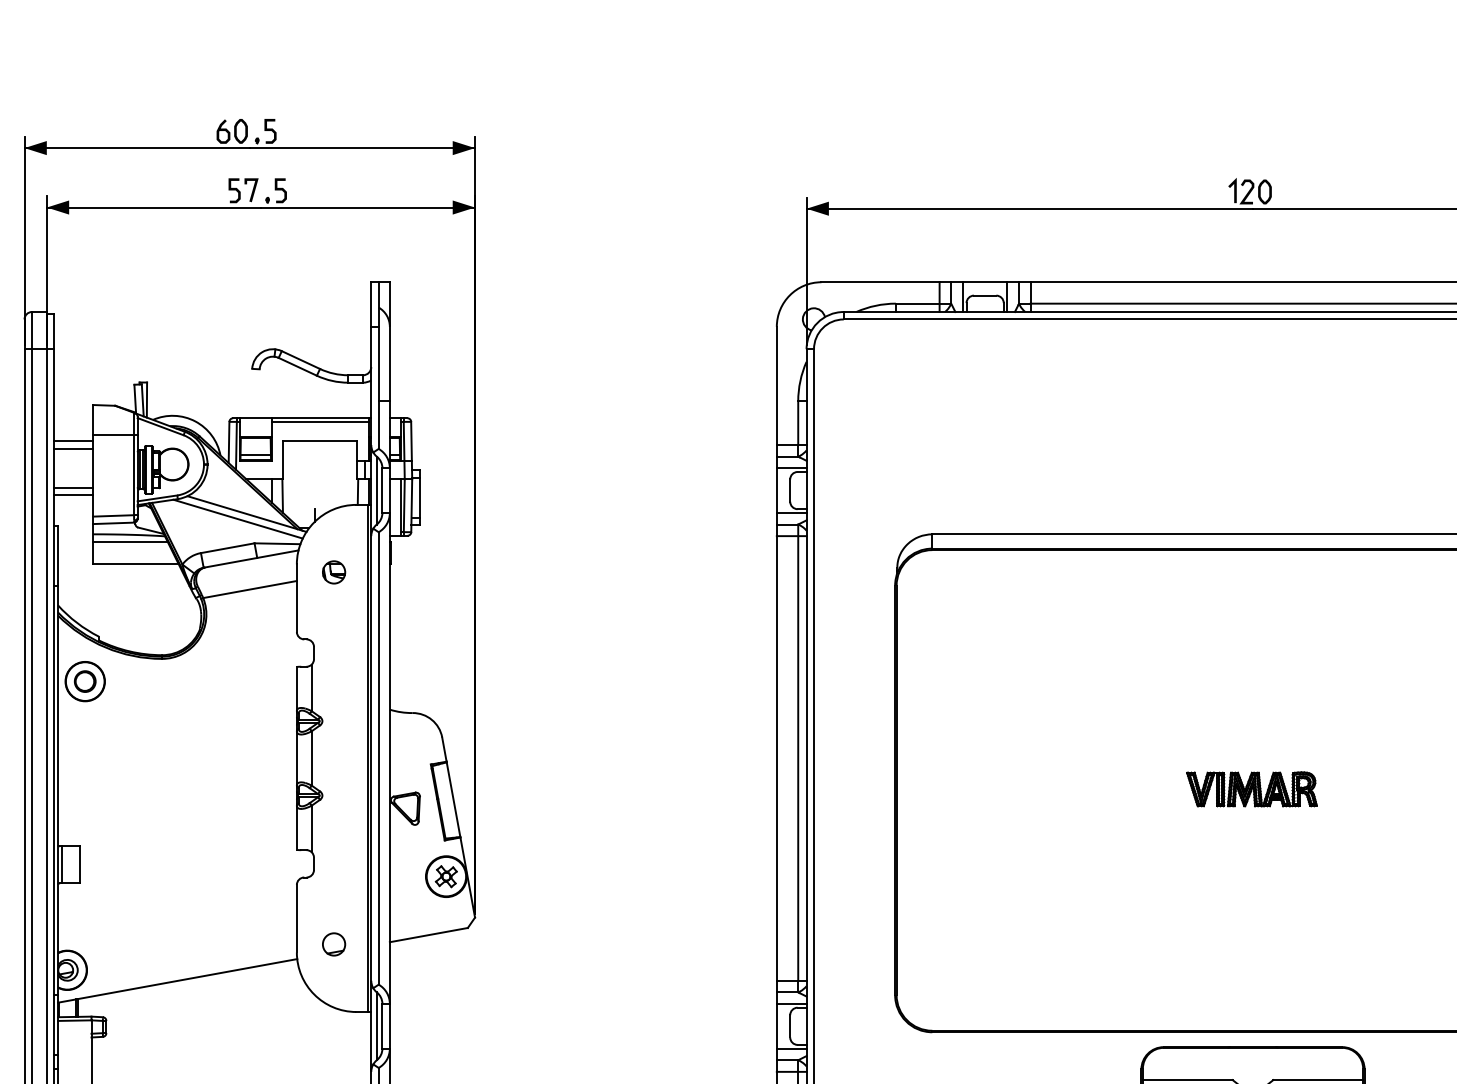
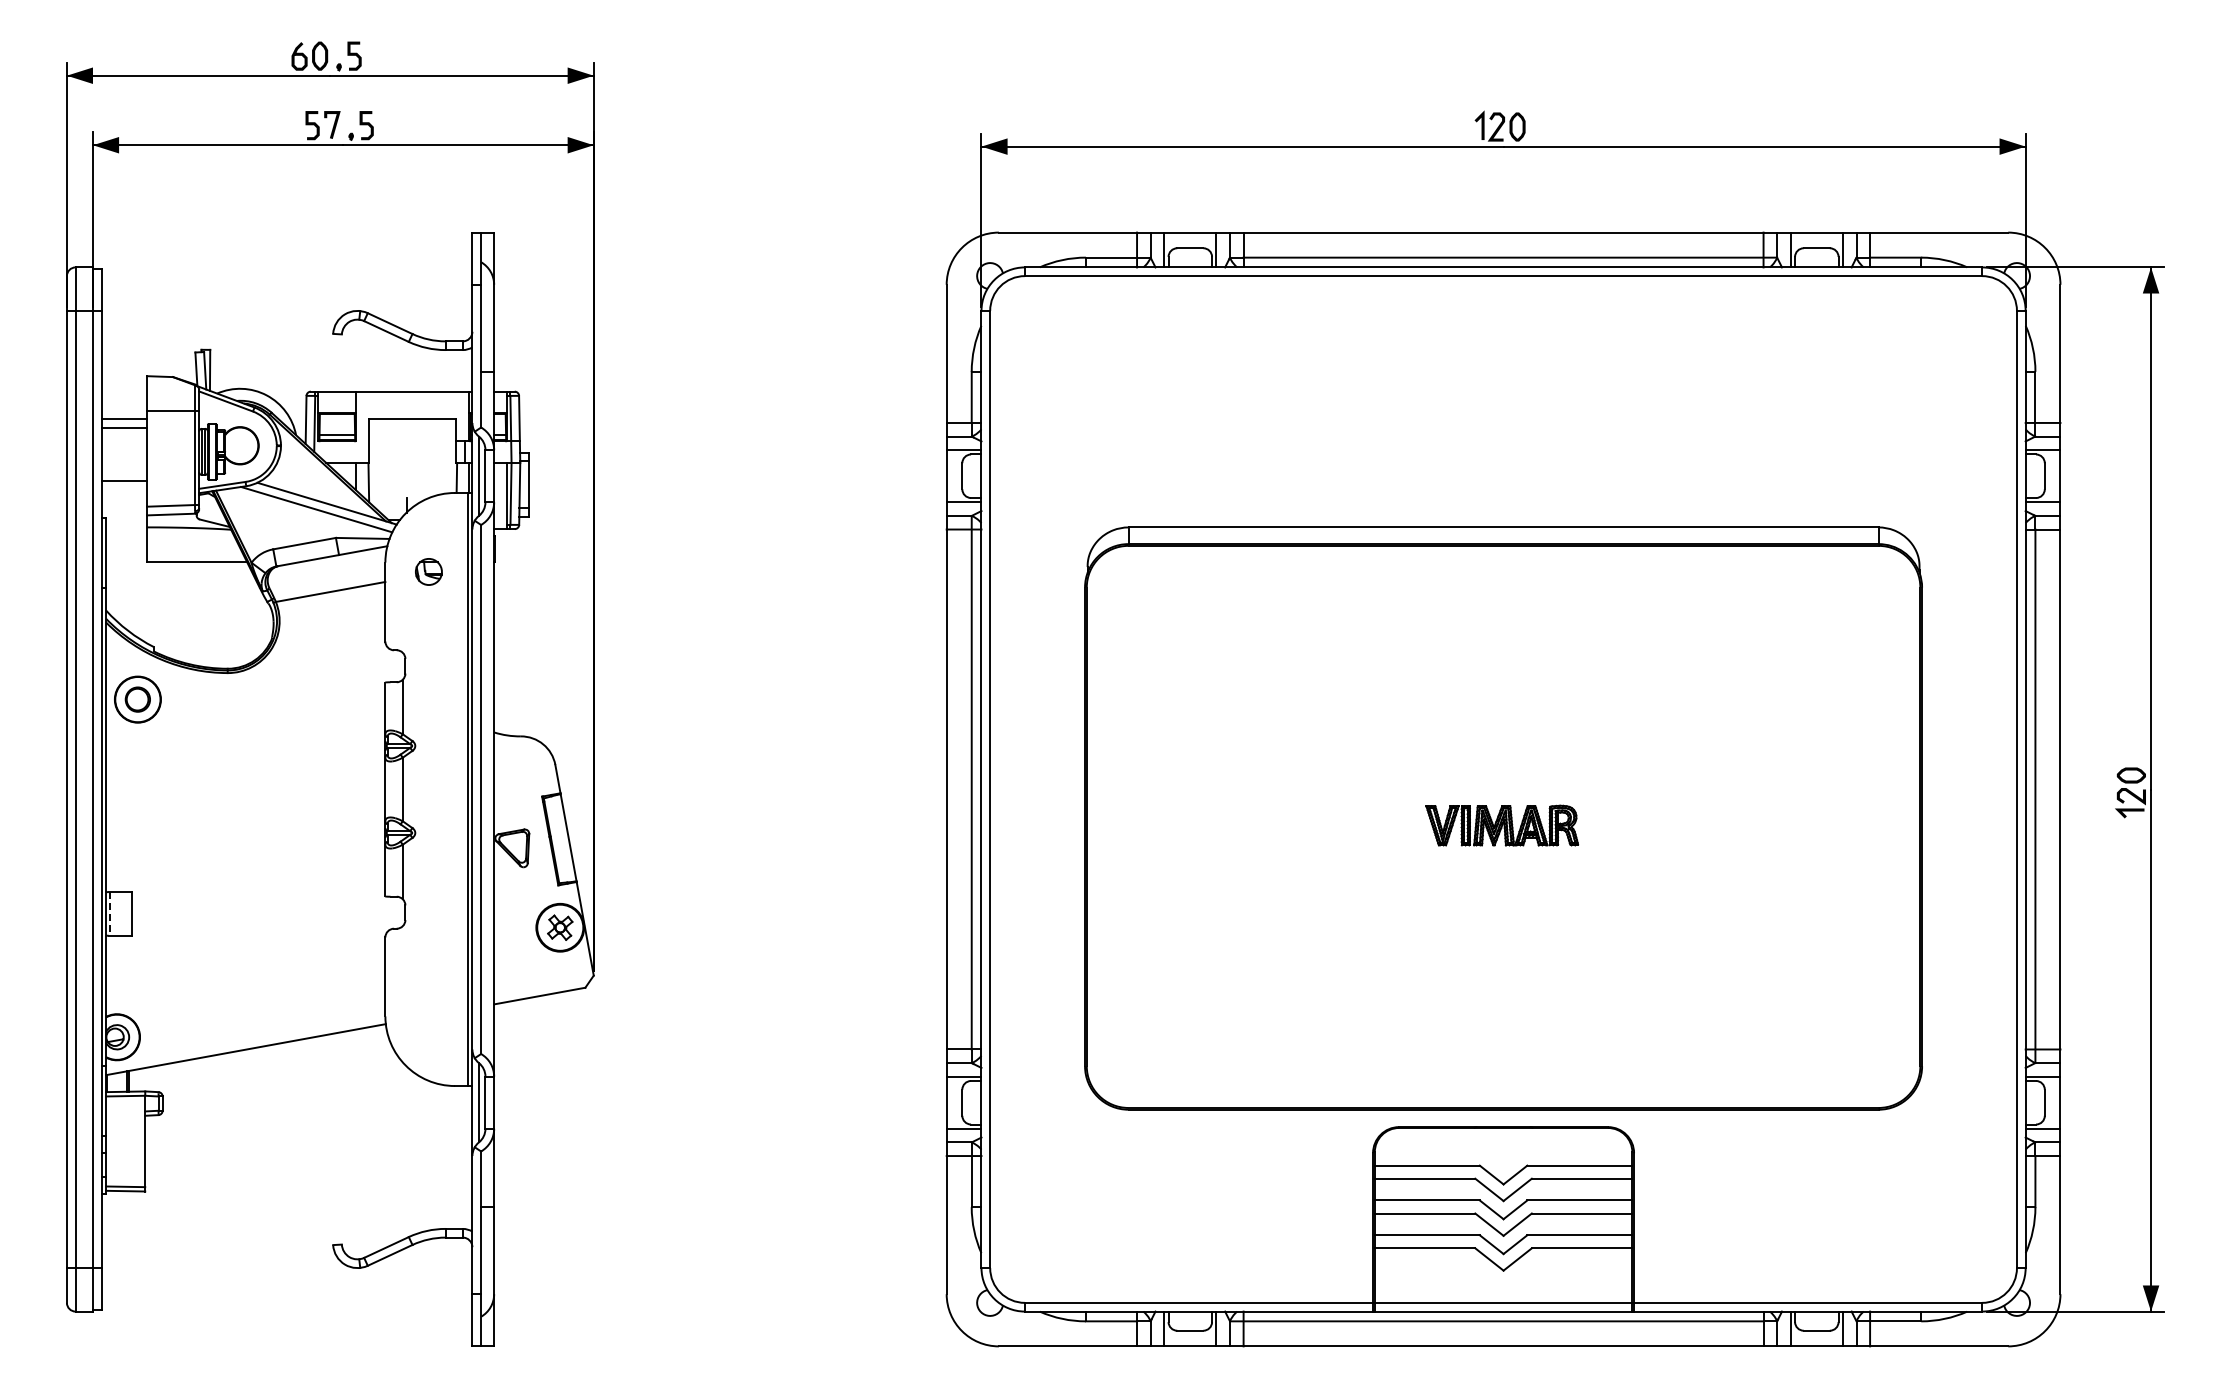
line: (320, 421) -> (412, 395), removed
line: (72, 487) -> (123, 472), removed
line: (130, 542) -> (190, 536), removed
line: (61, 864) -> (110, 913), solid -> dashed
part: (333, 944) -> (428, 1006), removed

